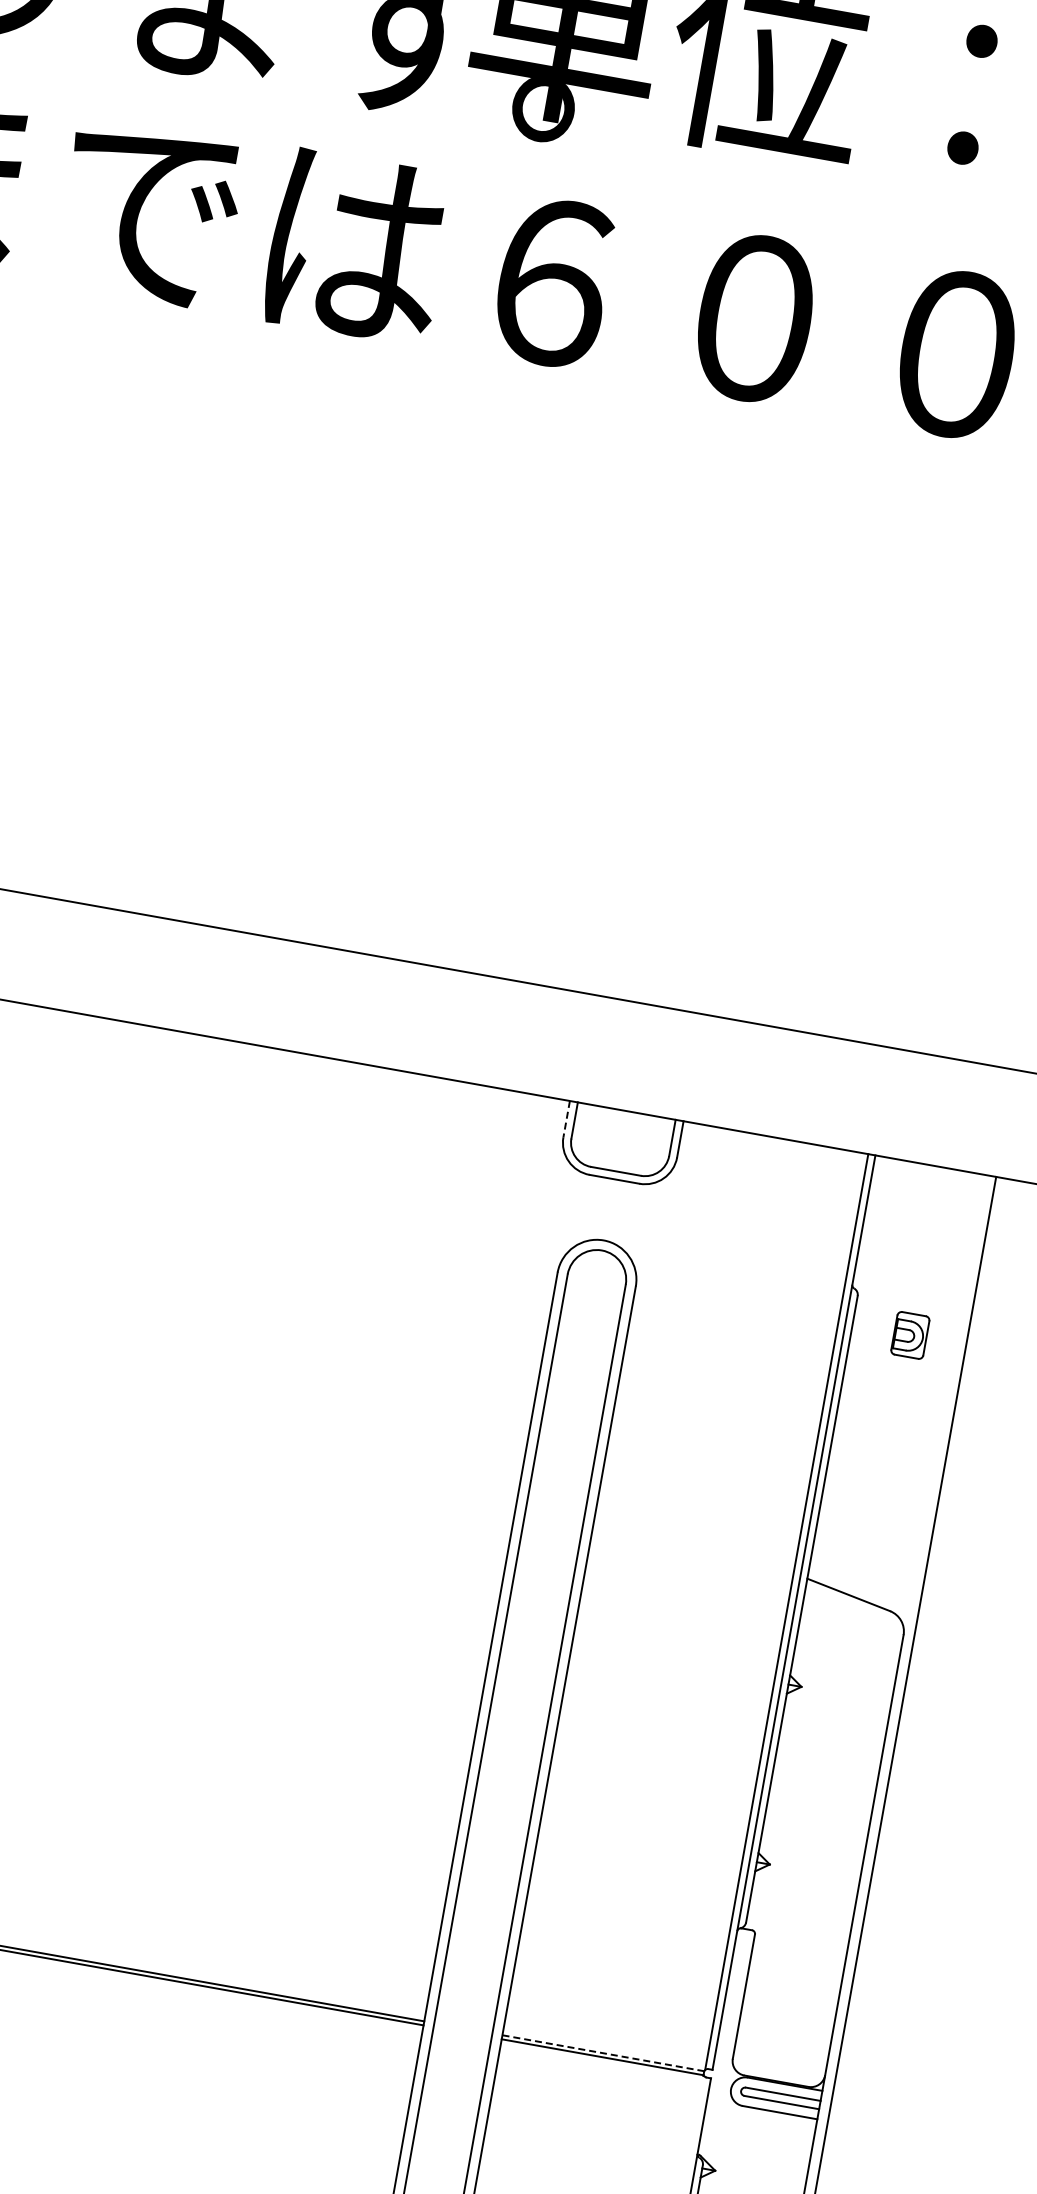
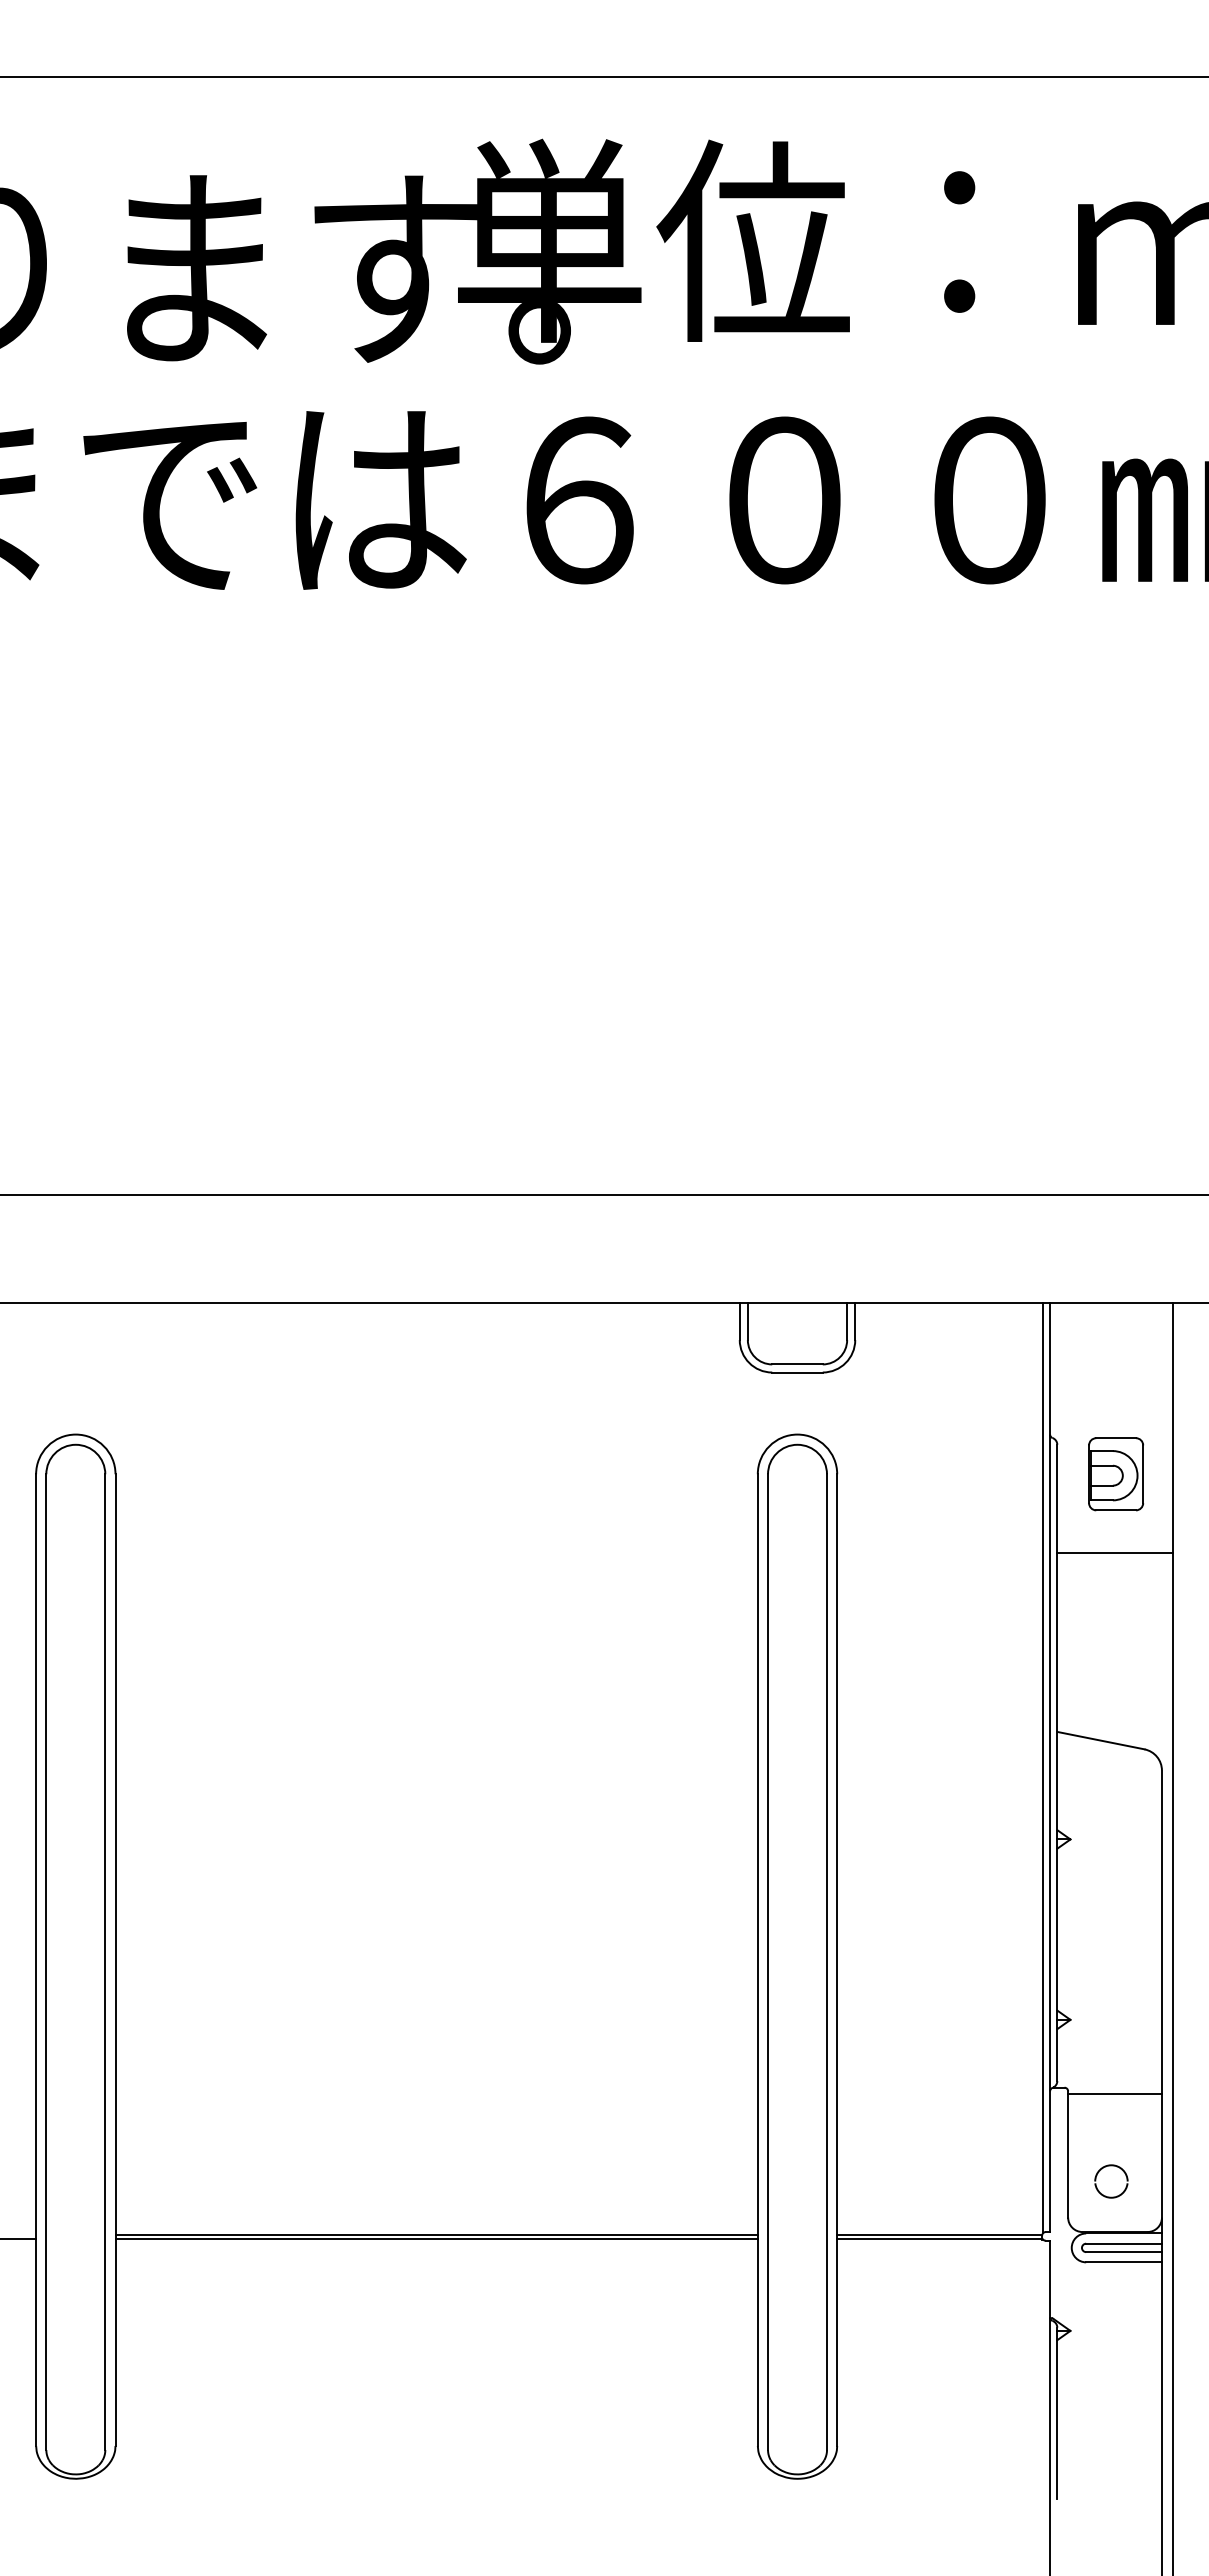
line: (566, 1119) -> (739, 1322), dashed -> solid
part: (909, 1335) -> (1115, 1474), size x1.67
line: (895, 1412) -> (1114, 1552), added
line: (800, 1945) -> (1114, 2094), added
part: (789, 2017) -> (1116, 2167), added
line: (603, 2052) -> (939, 2234), dashed -> solid

